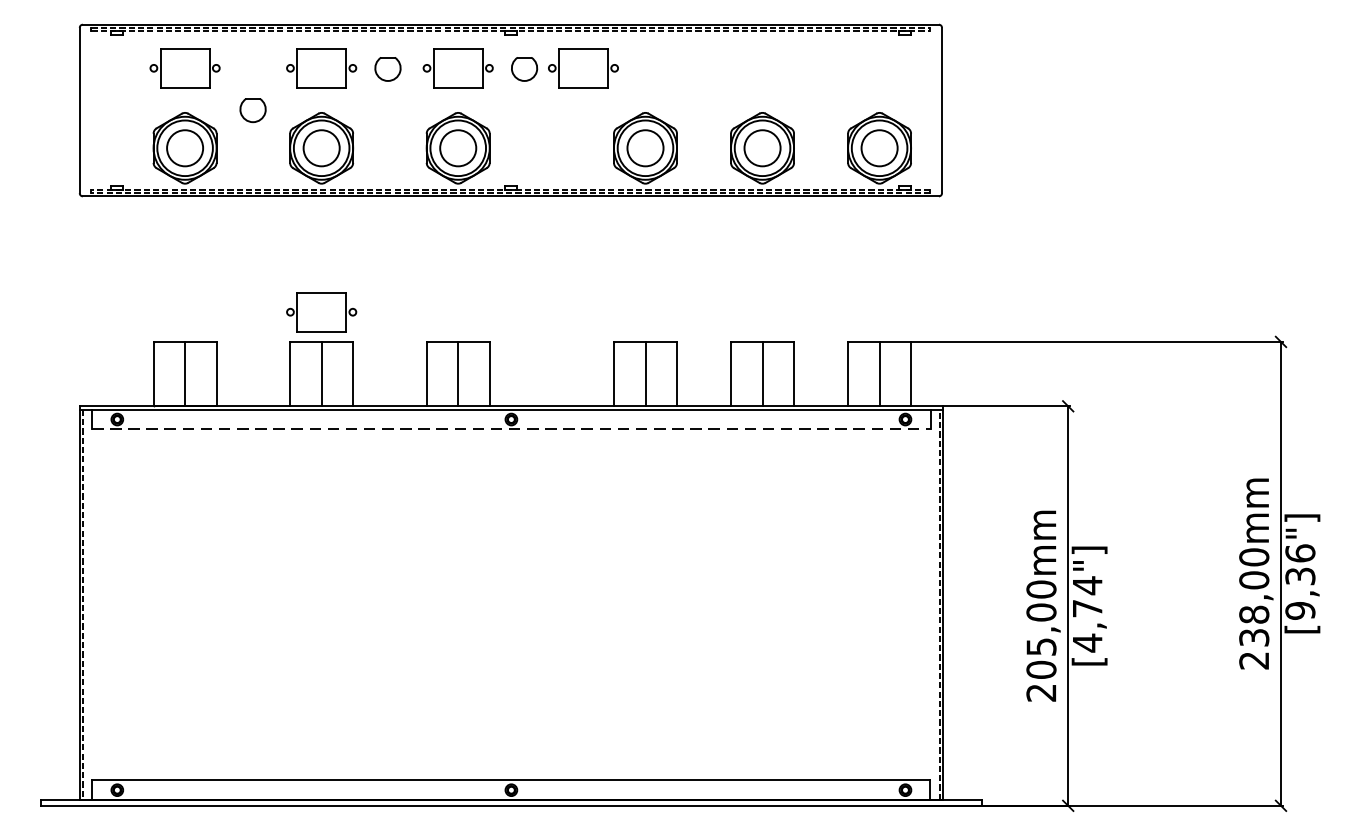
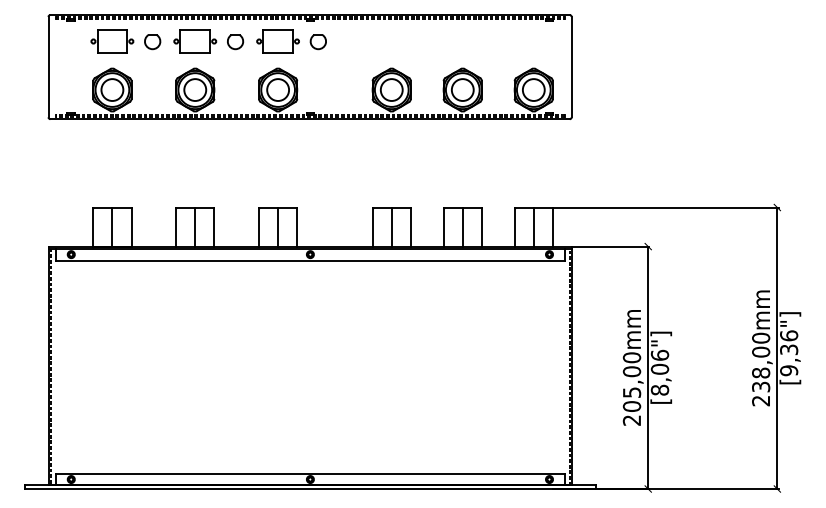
part: (582, 68) -> (353, 41), removed
part: (252, 111) -> (152, 42), moved
part: (322, 312) -> (195, 189), removed
line: (511, 429) -> (310, 260), dashed -> solid
text: (1086, 613) -> (659, 372), [4,74"] -> [8,06"]

